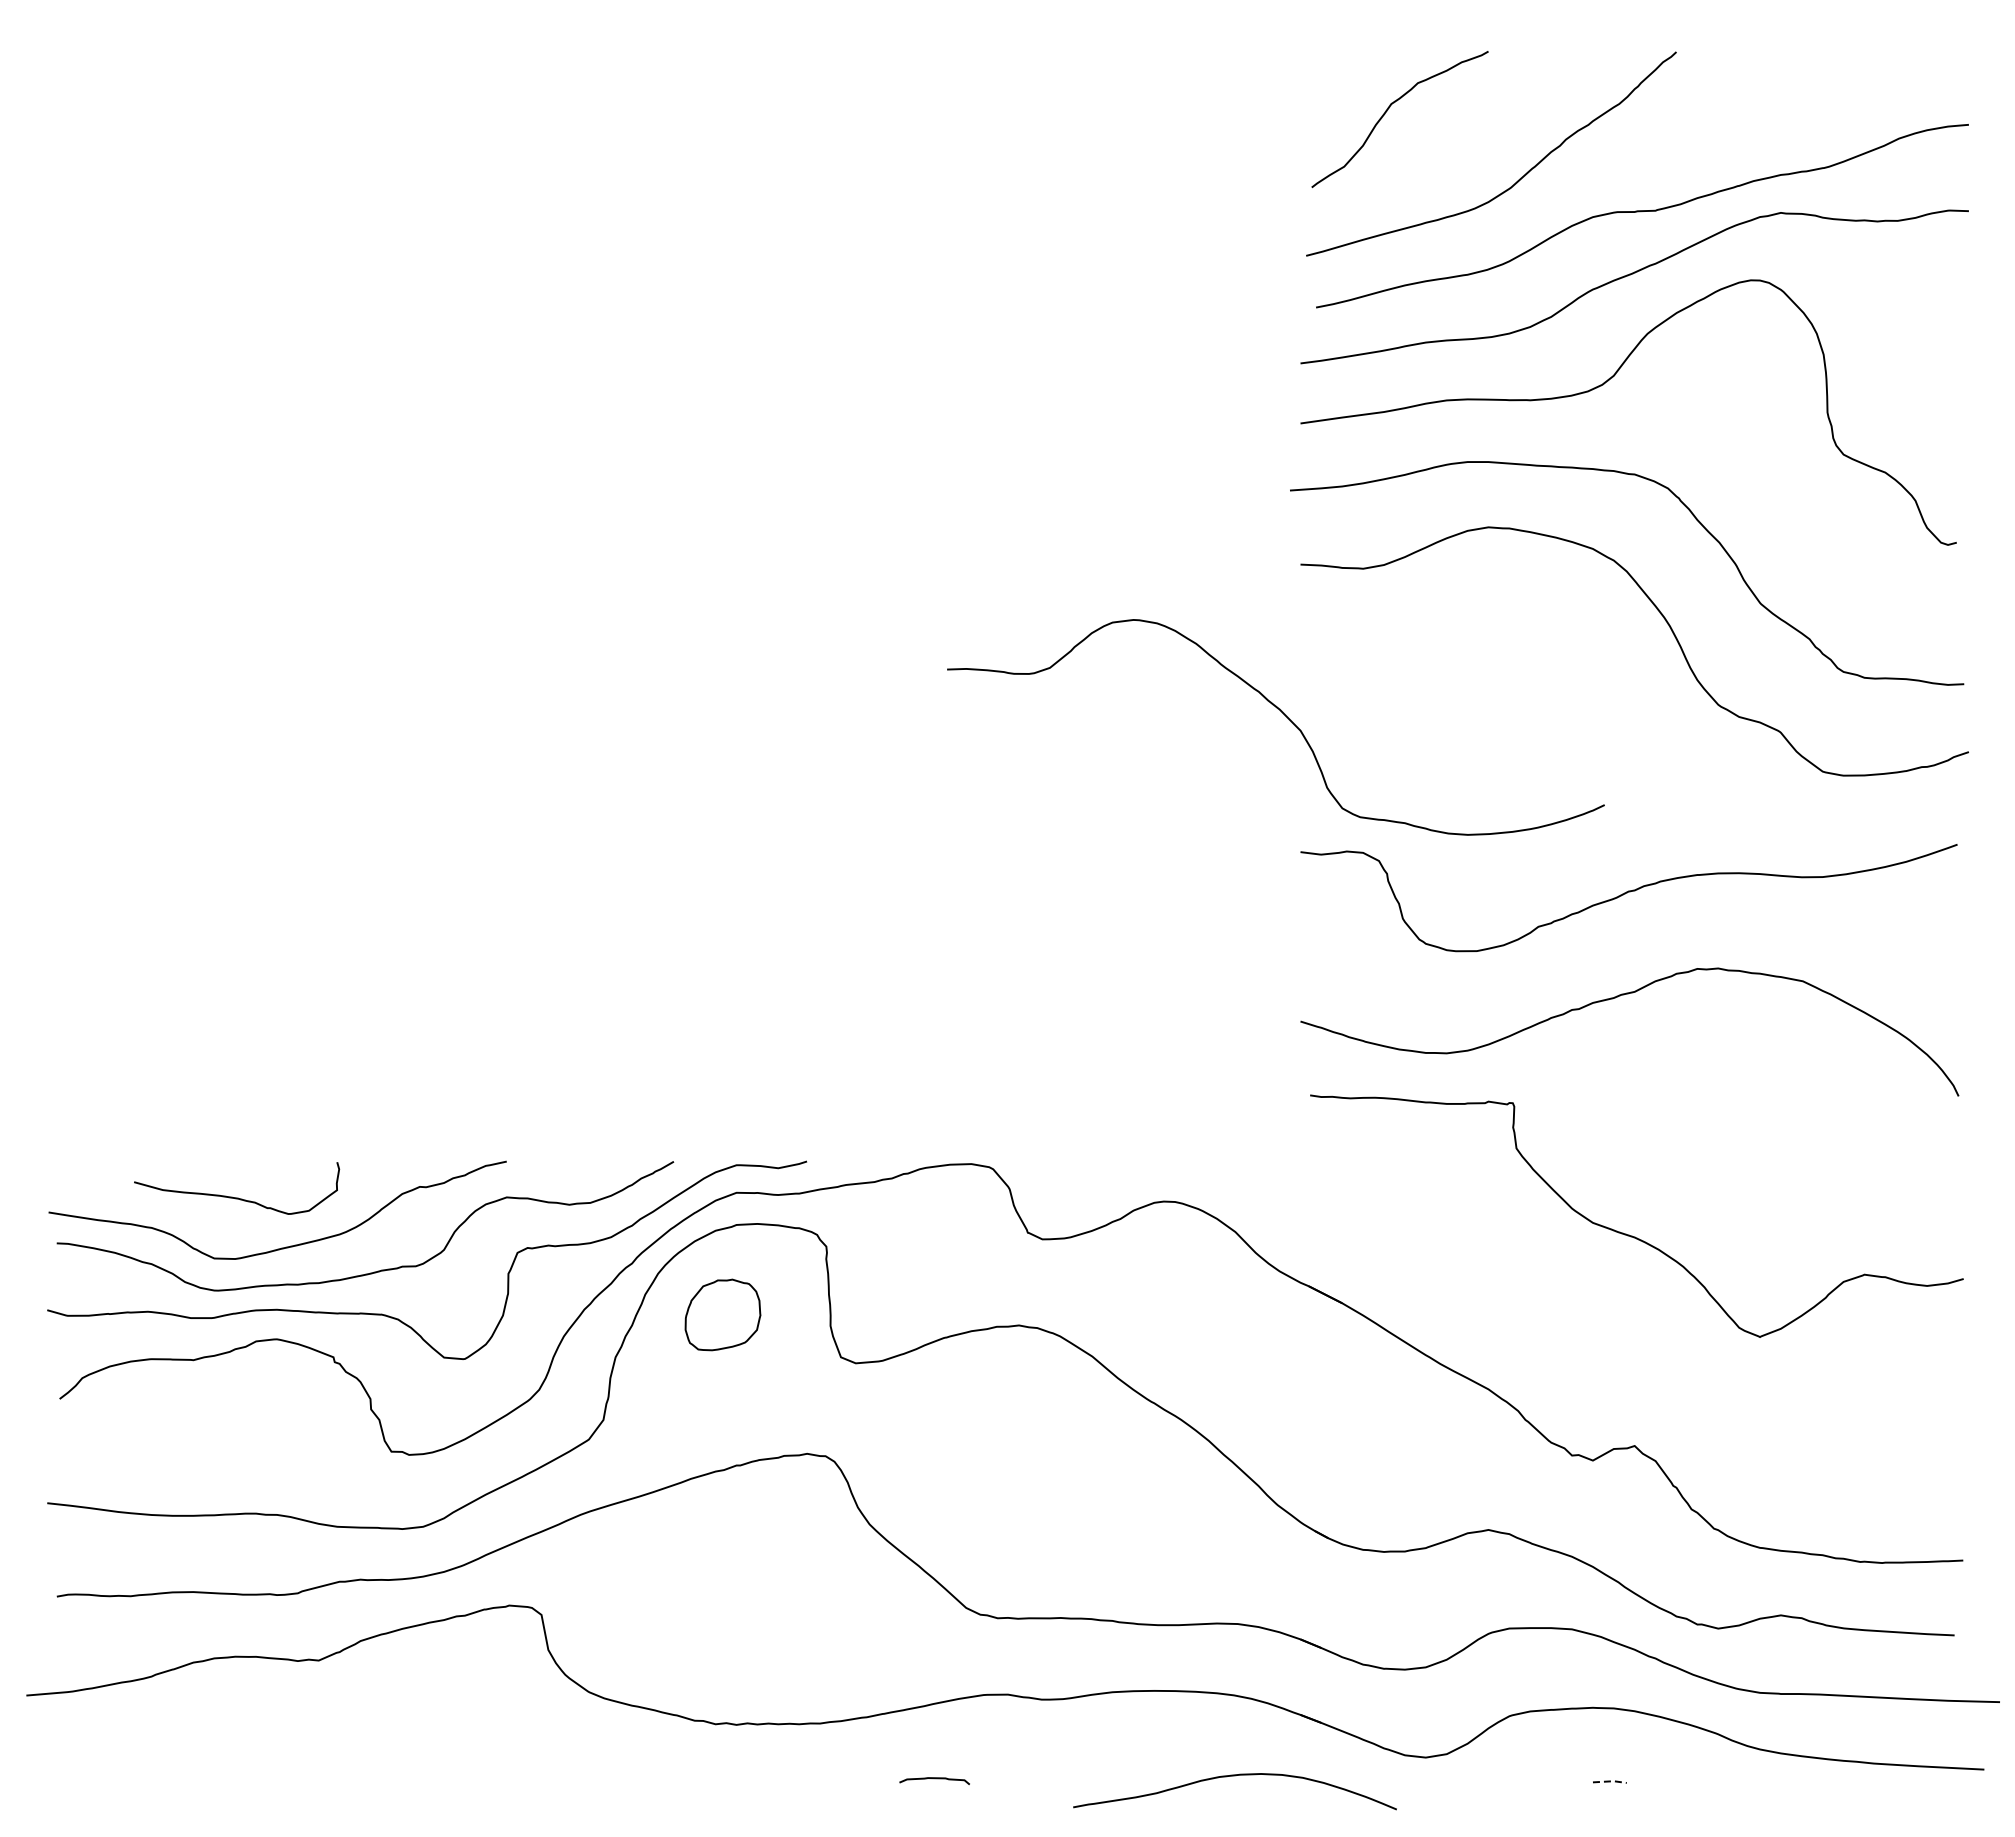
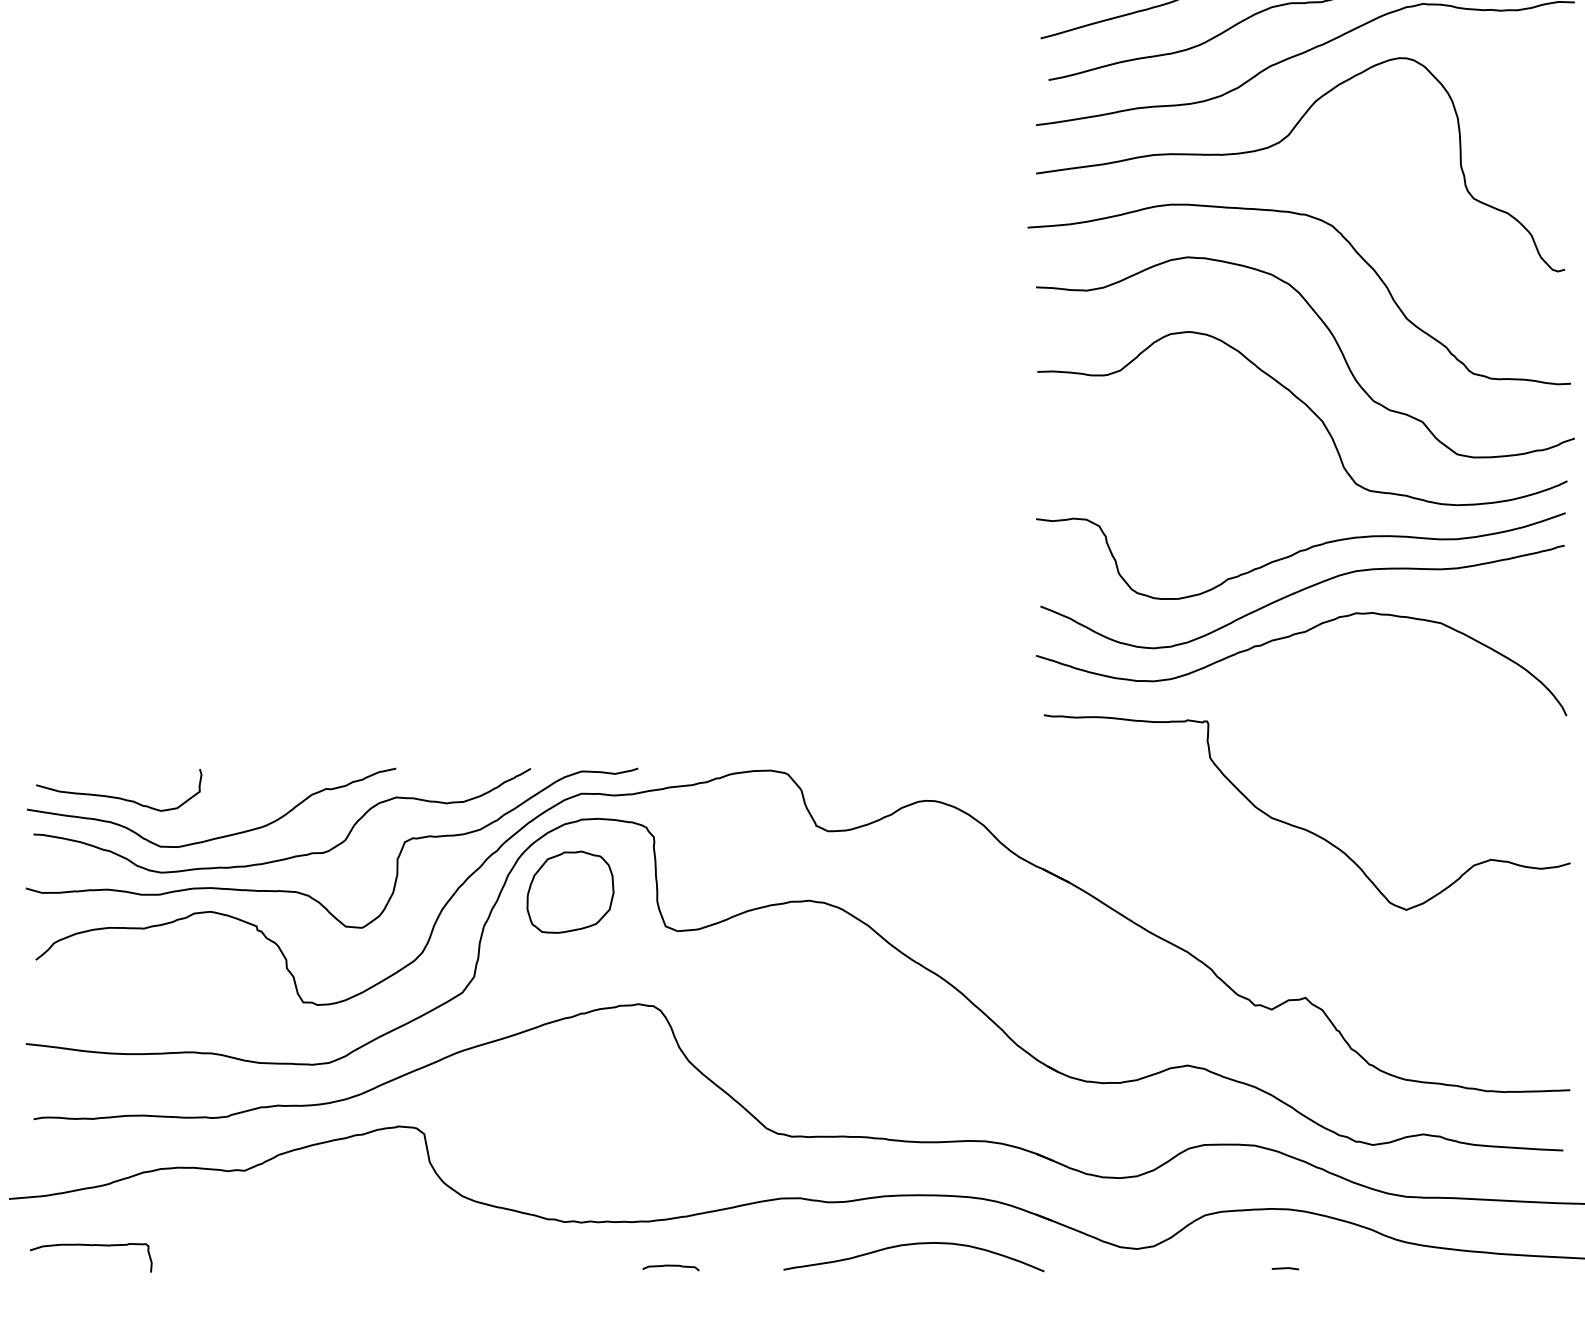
curve: (1285, 716) -> (1310, 409), moved
curve: (1627, 942) -> (1299, 591), added
curve: (237, 1197) -> (119, 797), moved
part: (722, 1314) -> (570, 891), size x1.43
curve: (128, 1753) -> (91, 1245), added
curve: (1234, 1776) -> (913, 1244), moved
curve: (934, 1779) -> (670, 1266), moved
line: (1610, 1781) -> (1285, 1268), dashed -> solid

